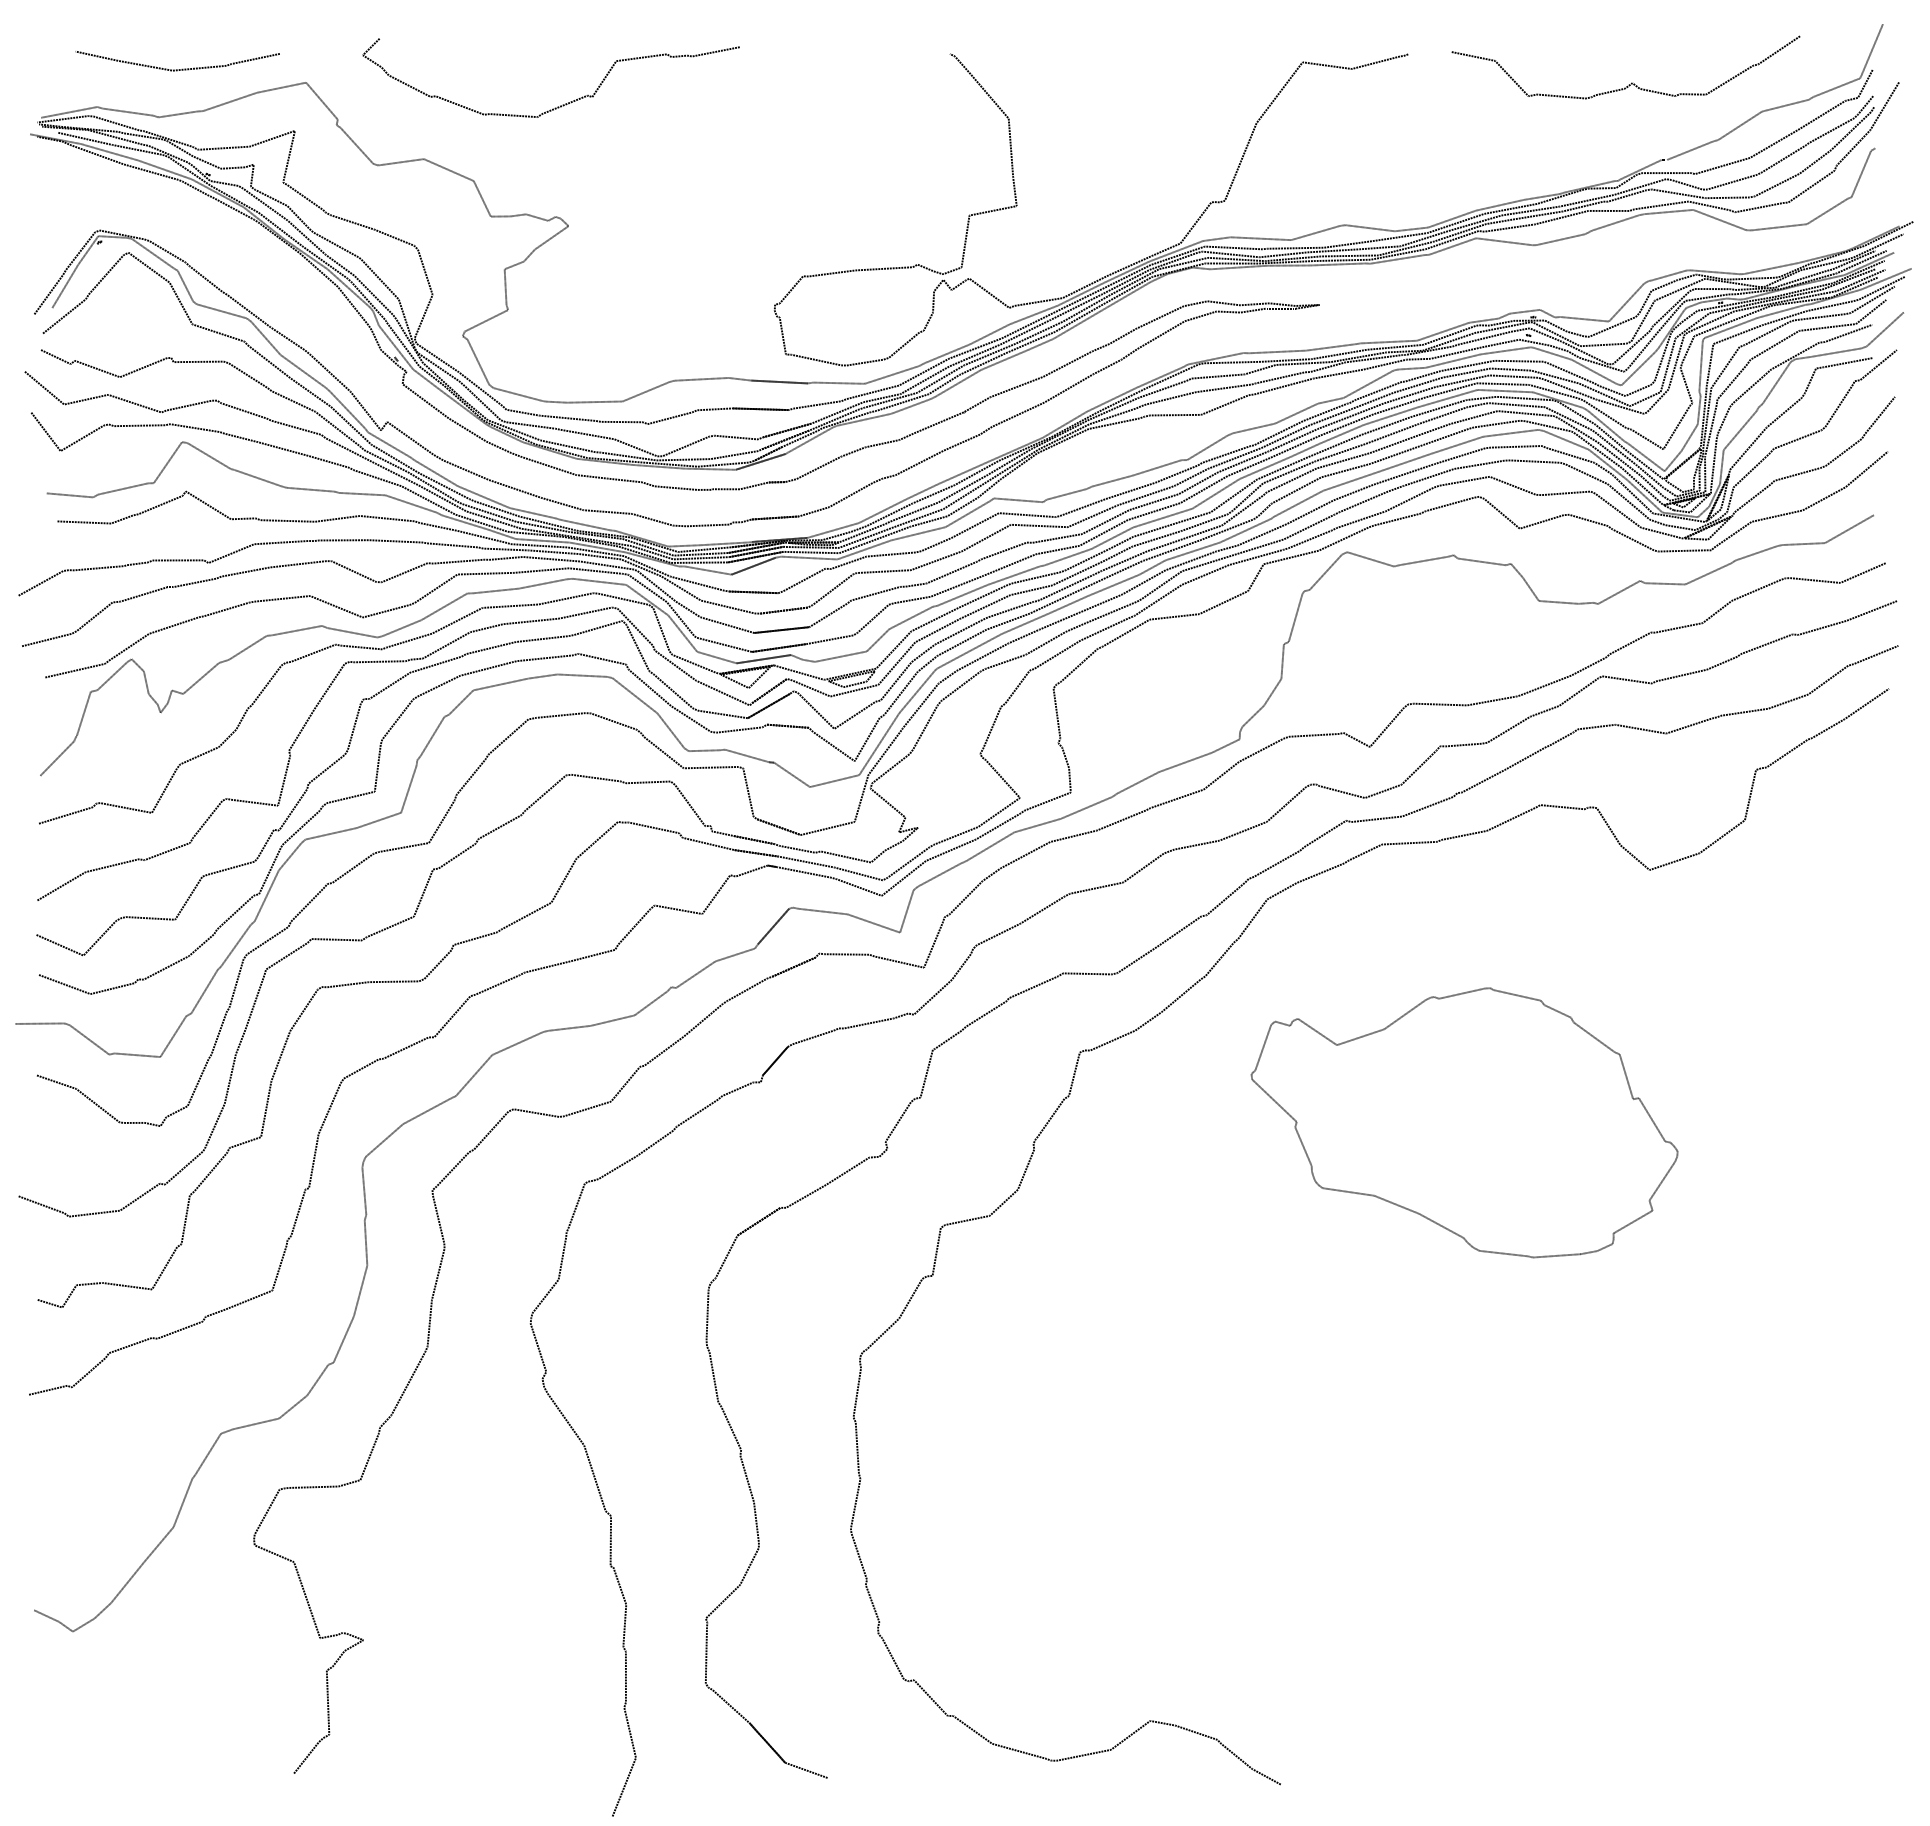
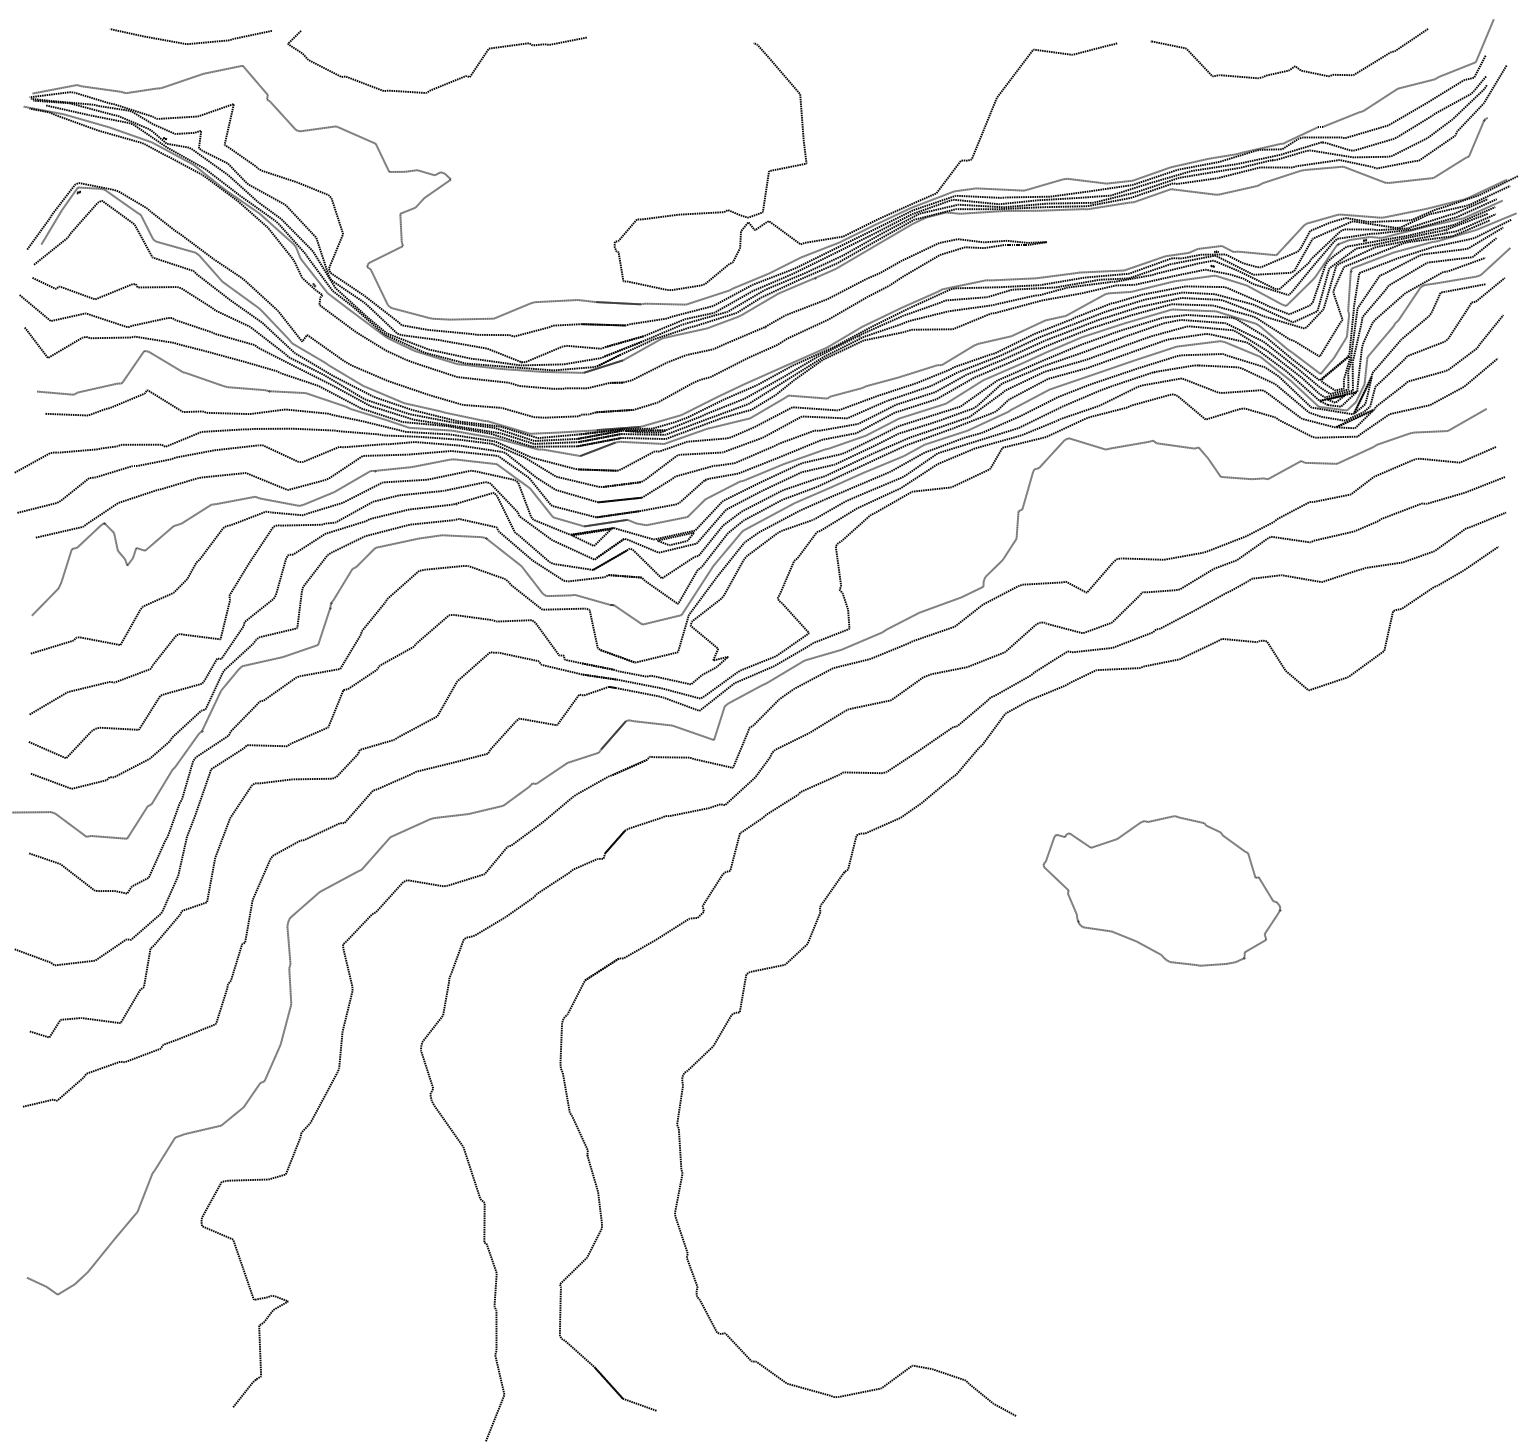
curve: (179, 68) -> (192, 42), moved
part: (1464, 1122) -> (1161, 890), size x0.7

